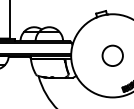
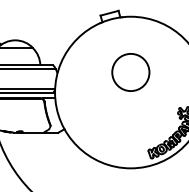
circle: (112, 55) -> (130, 71), moved

